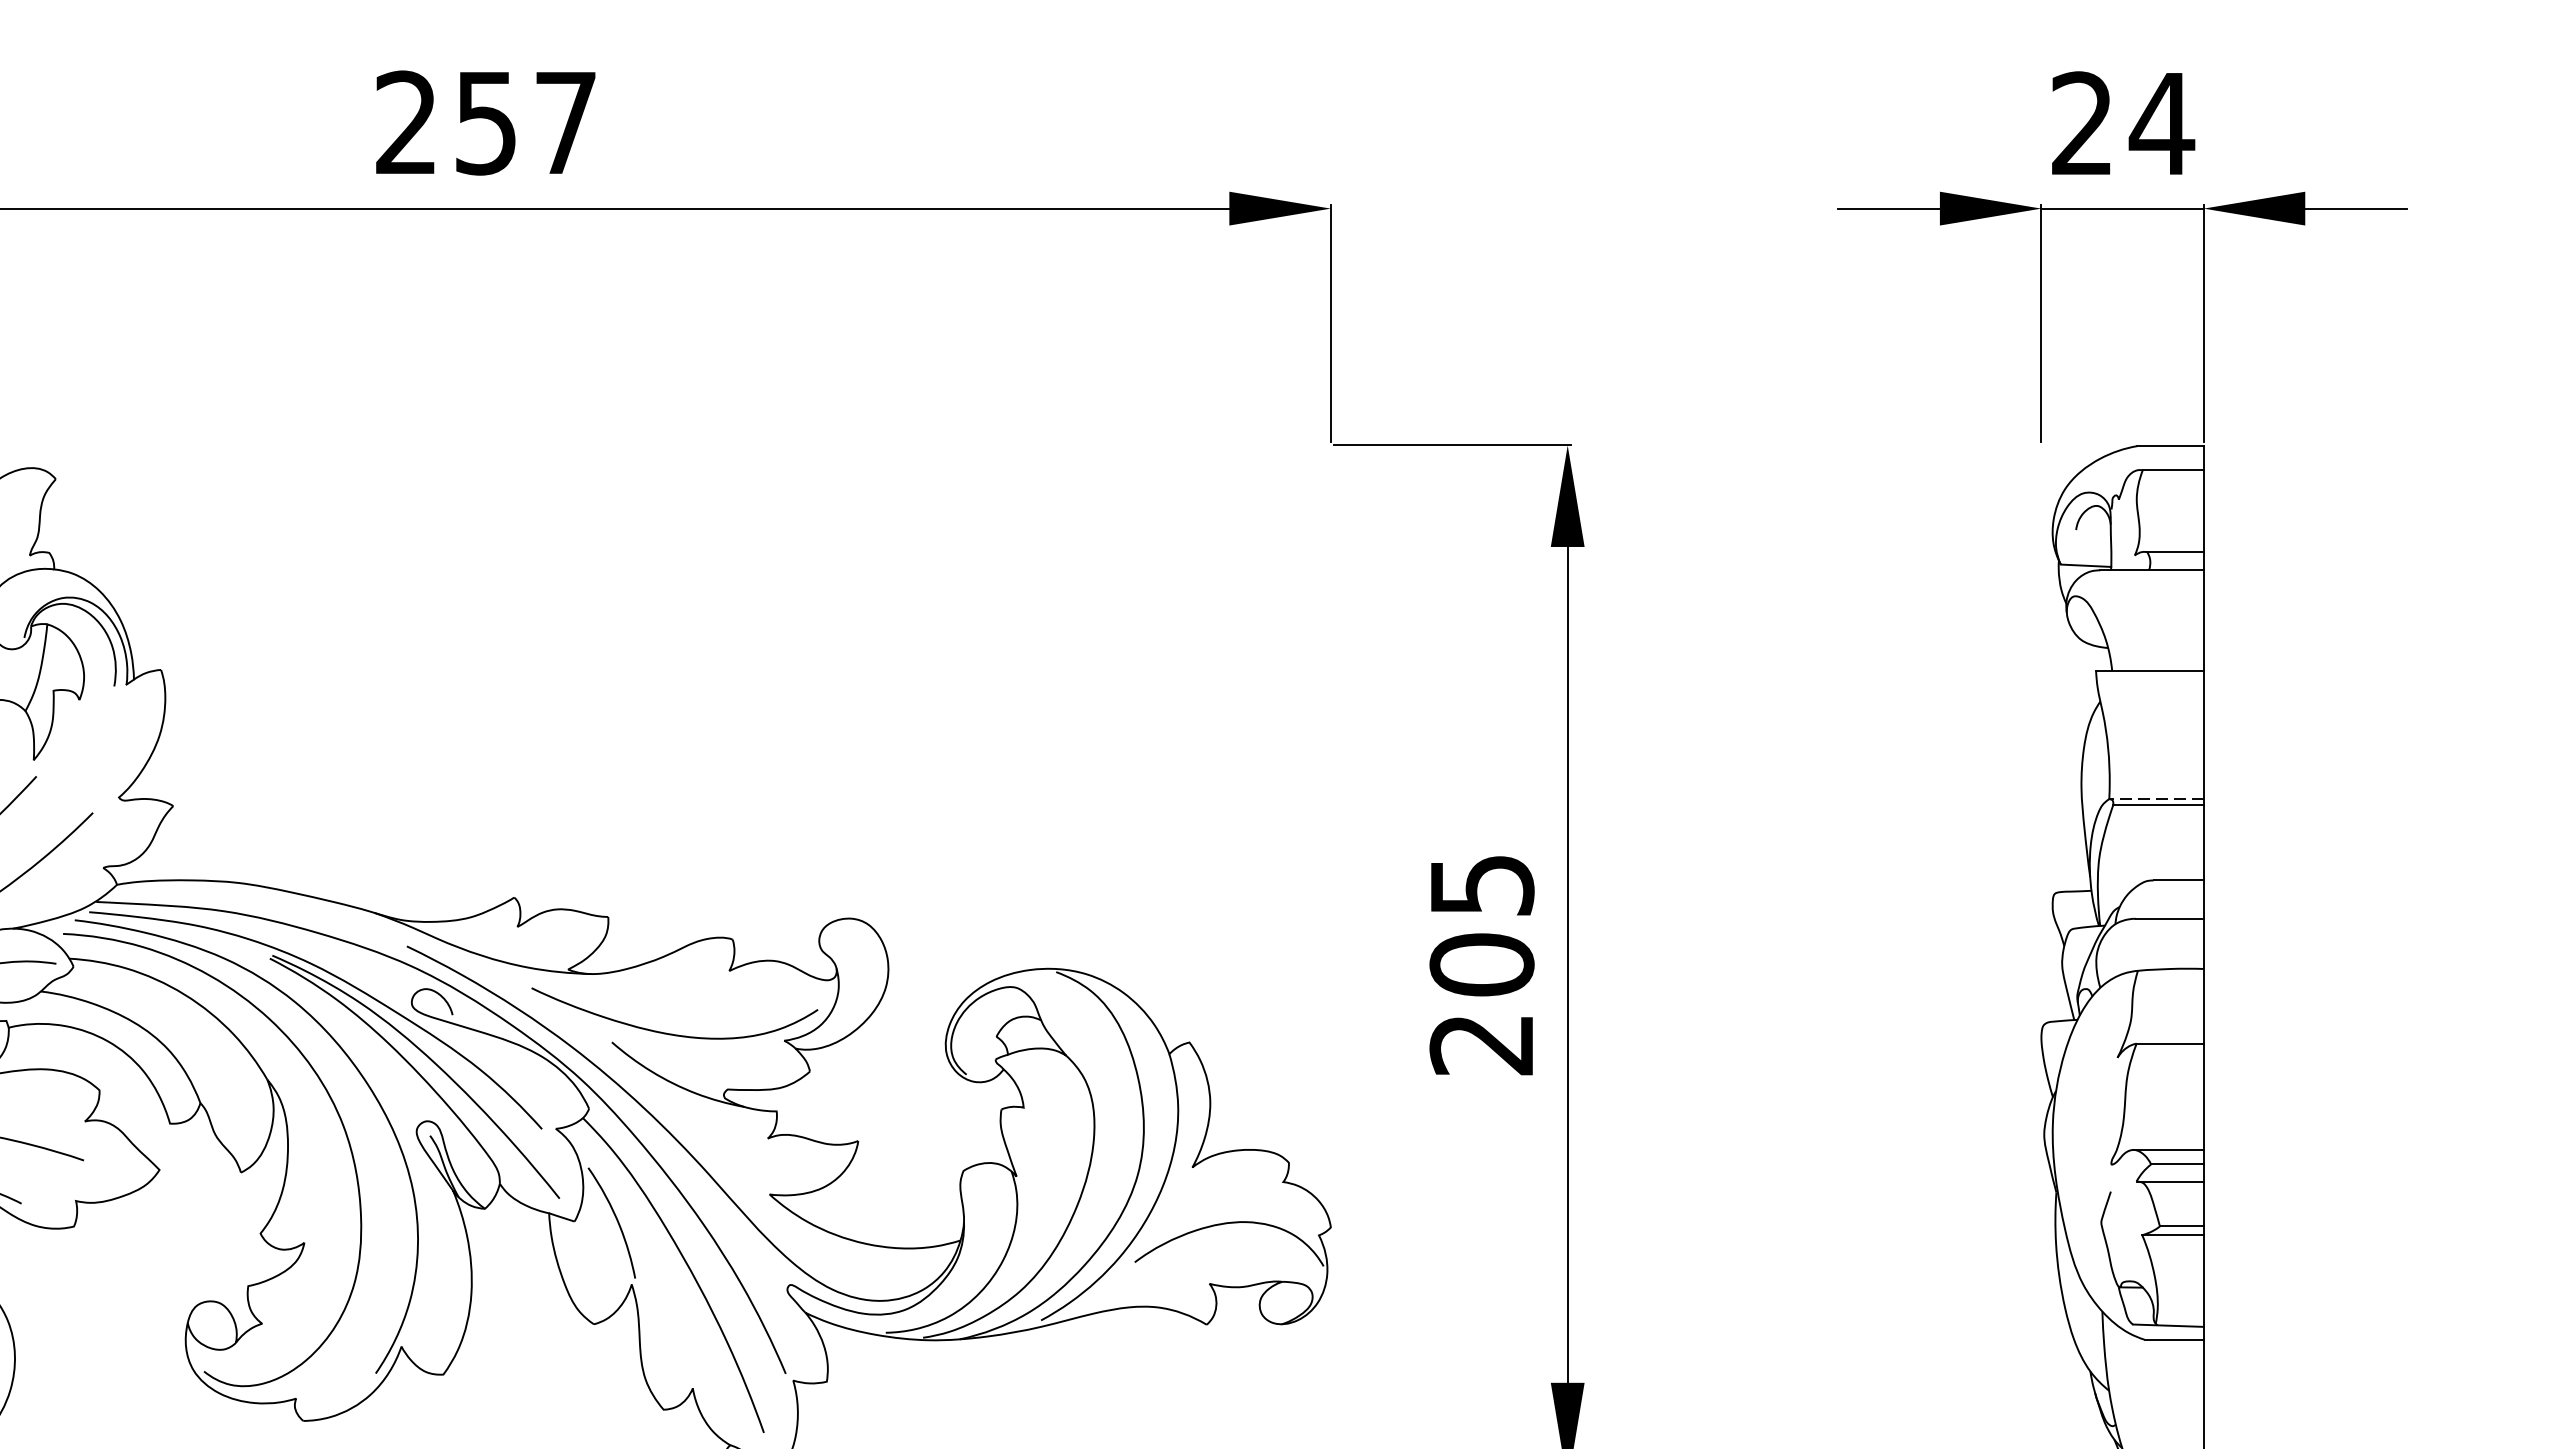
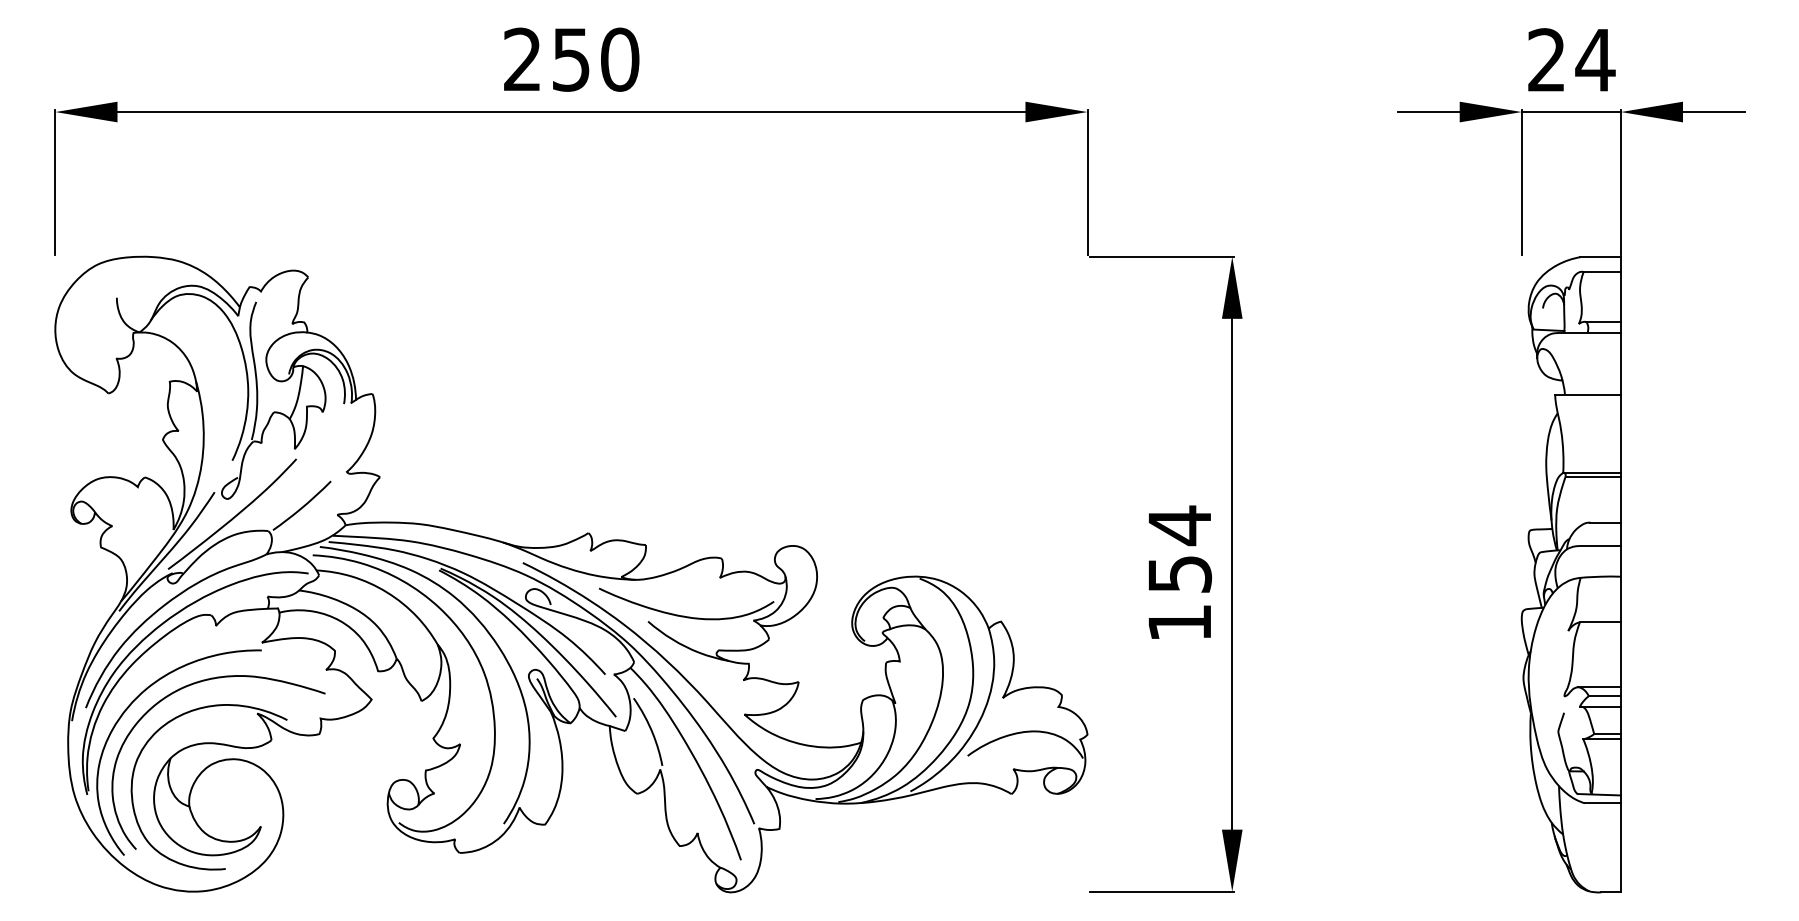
text: (566, 122) -> (620, 59), 257 -> 250
line: (2157, 798) -> (1592, 472), dashed -> solid
text: (1481, 963) -> (1179, 573), 205 -> 154

